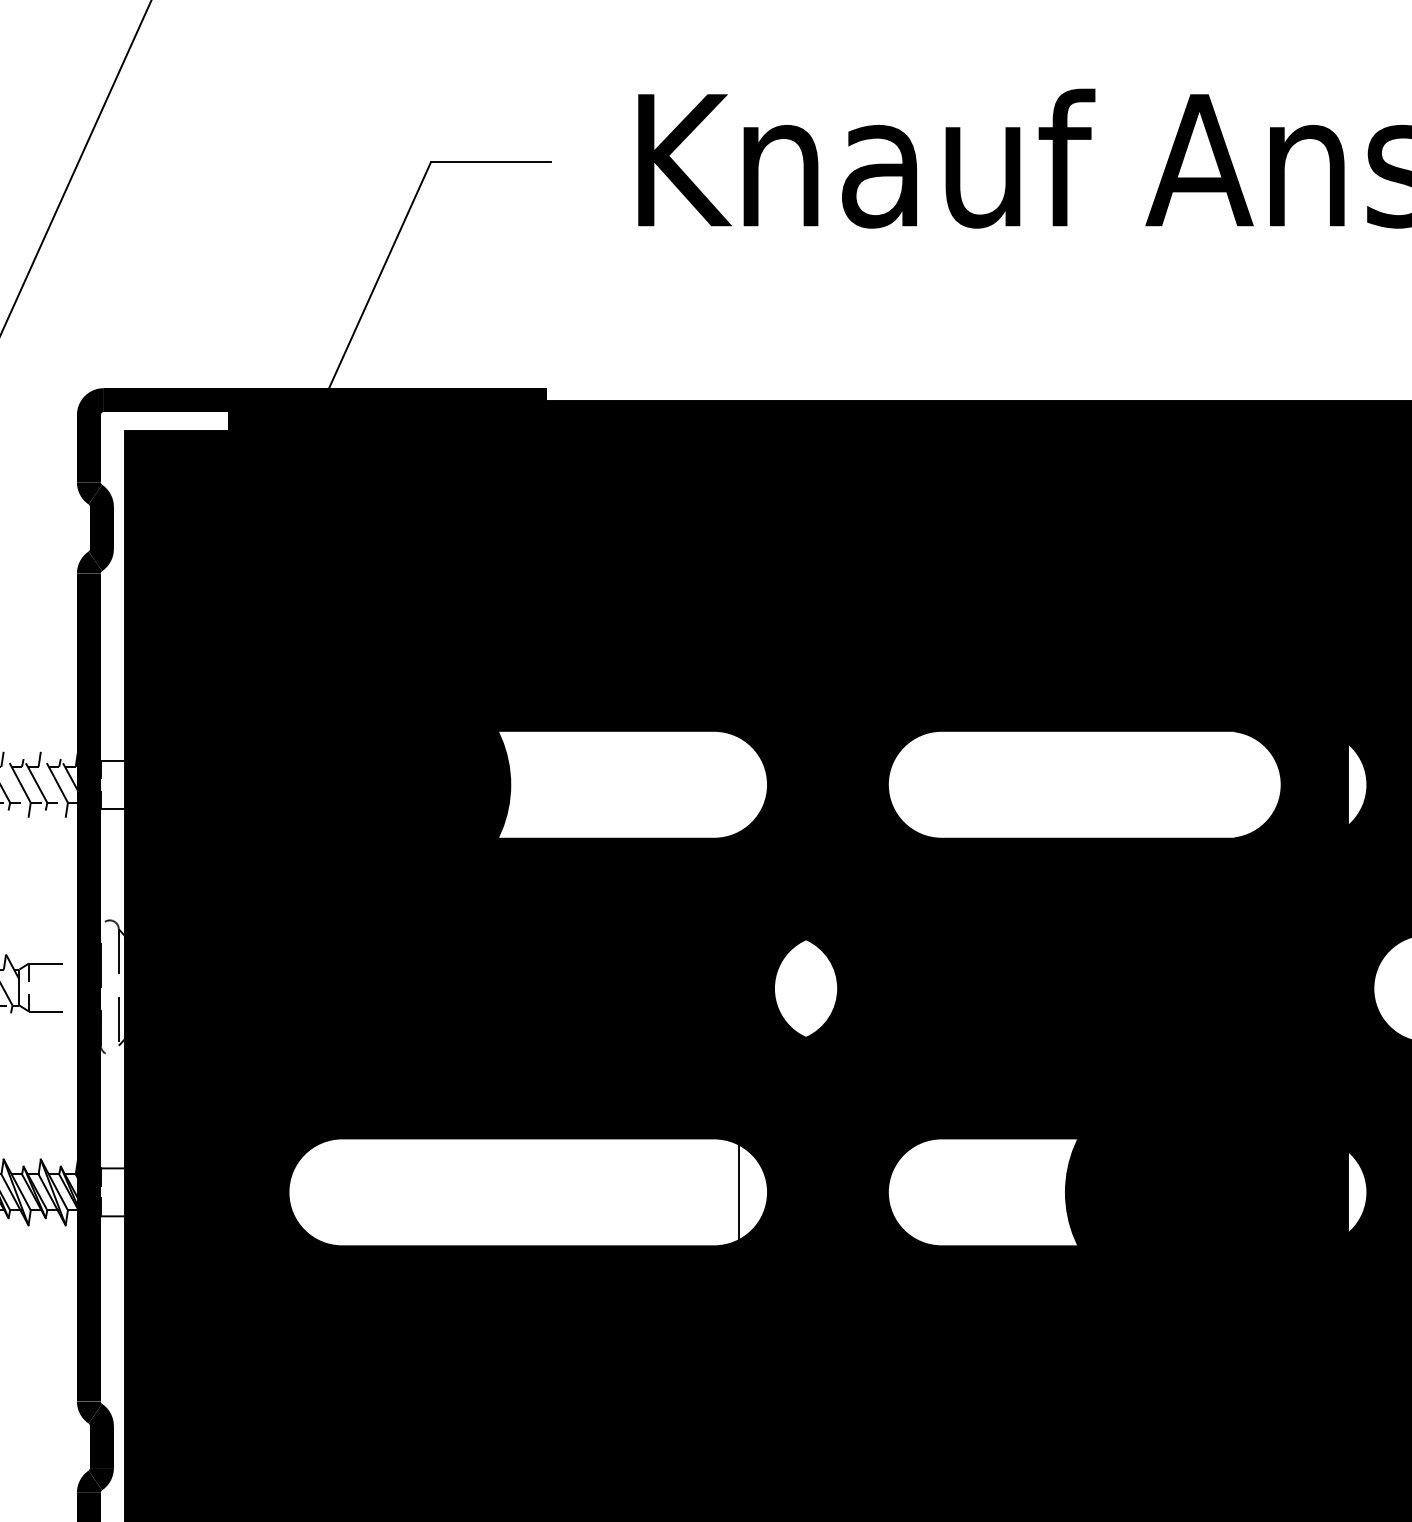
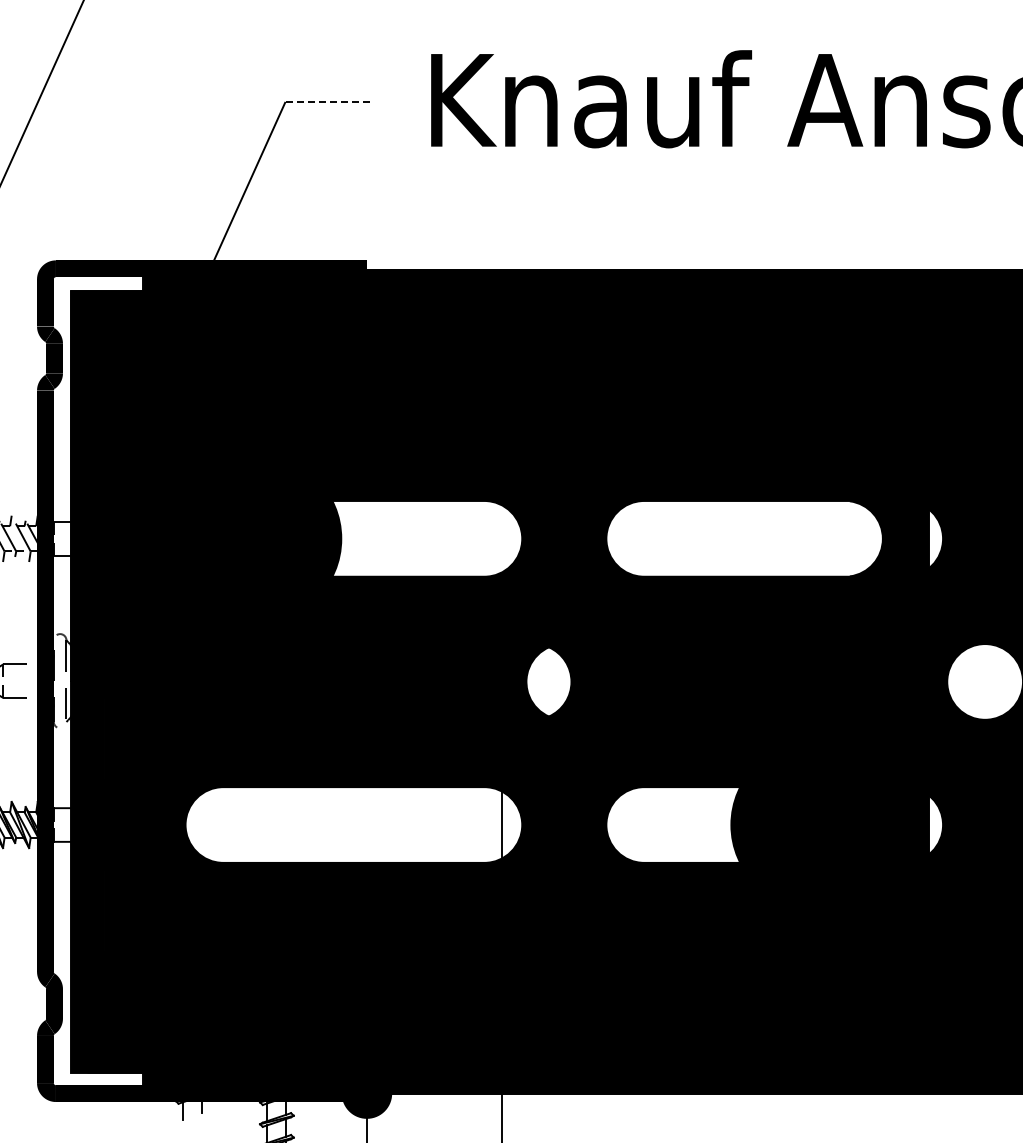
line: (490, 161) -> (327, 101), solid -> dashed

